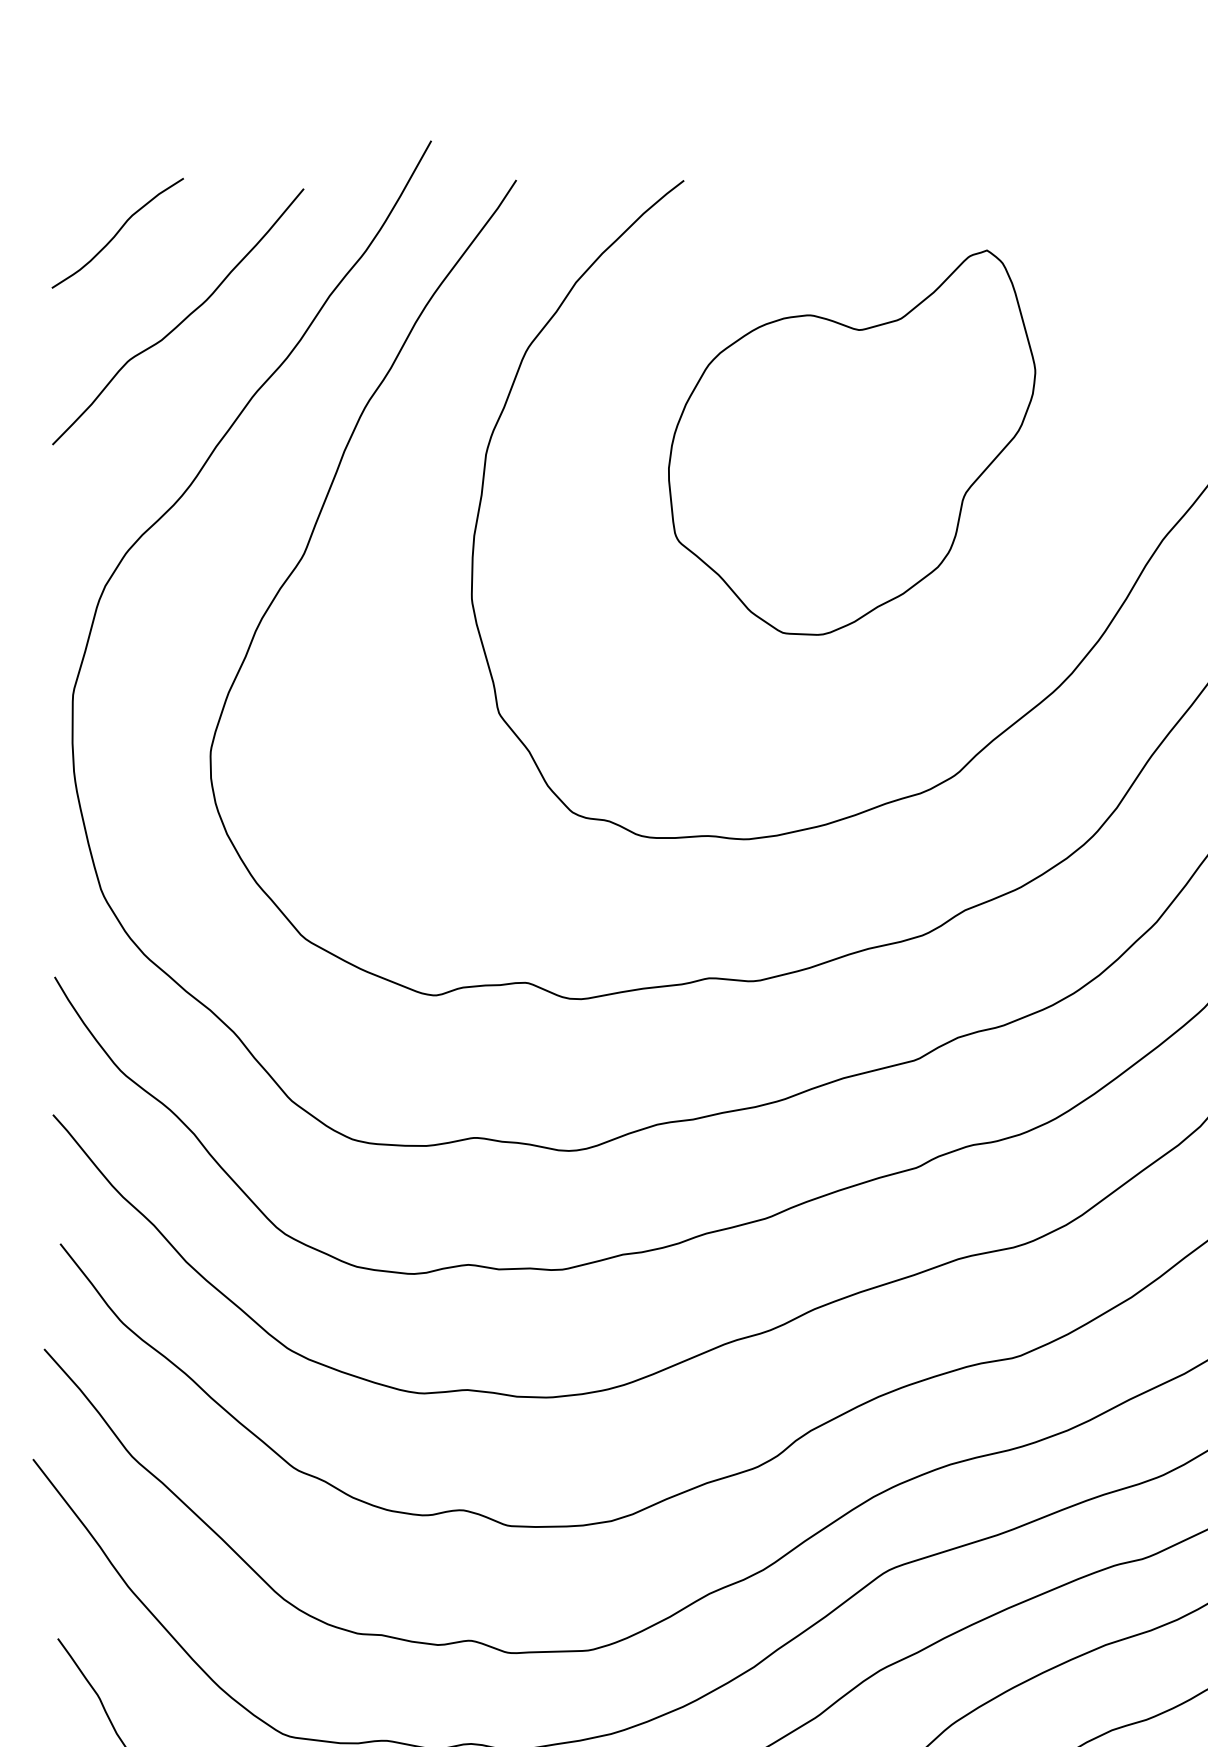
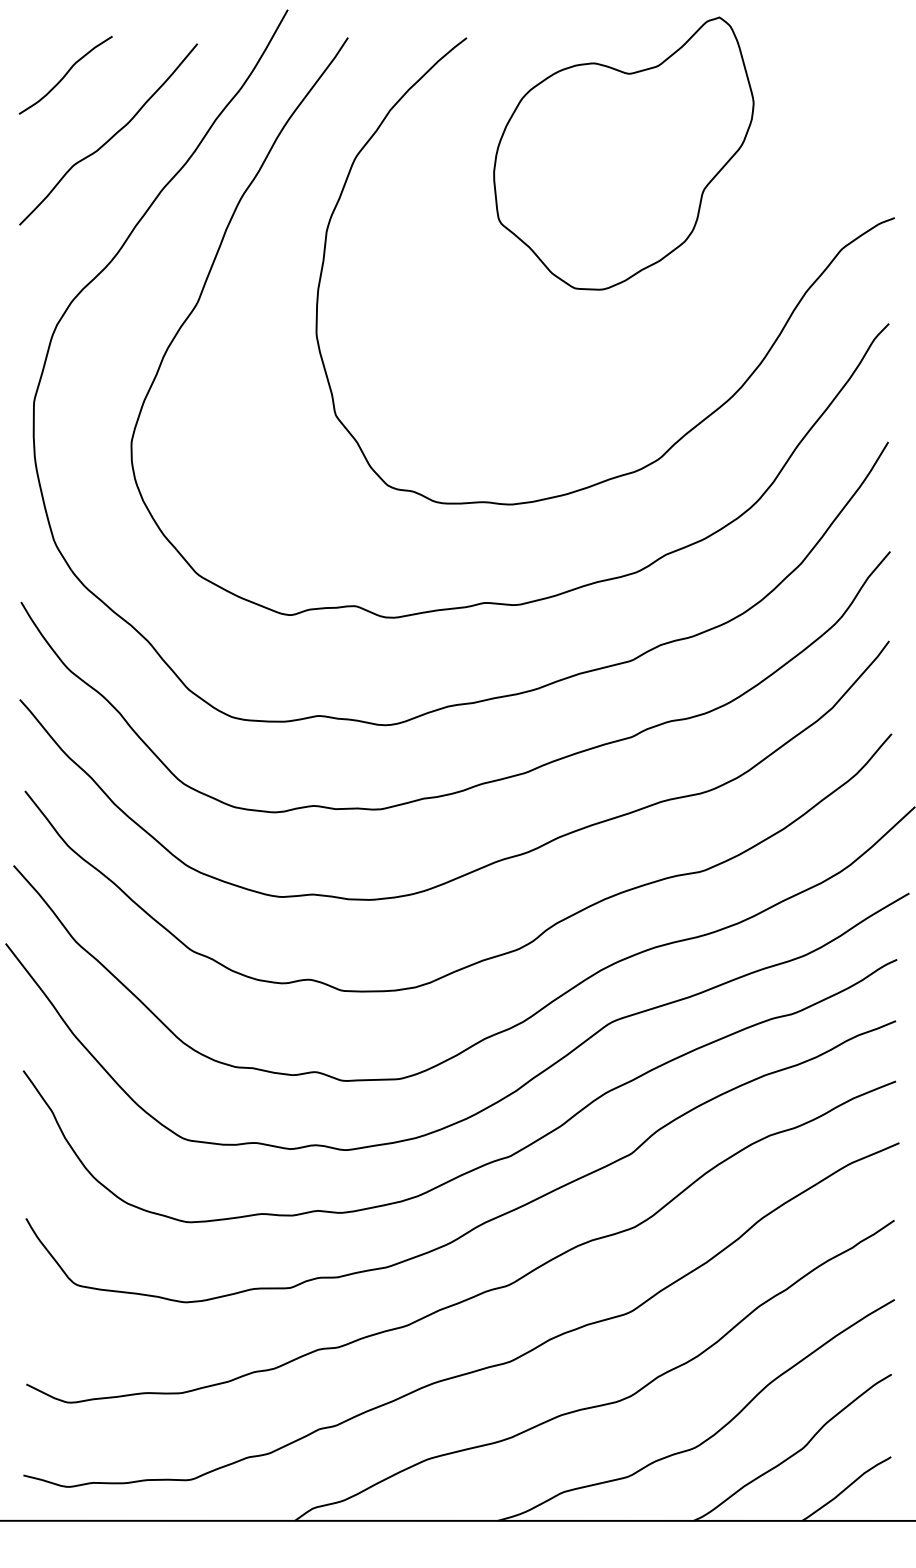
part: (851, 442) -> (623, 153), moved

